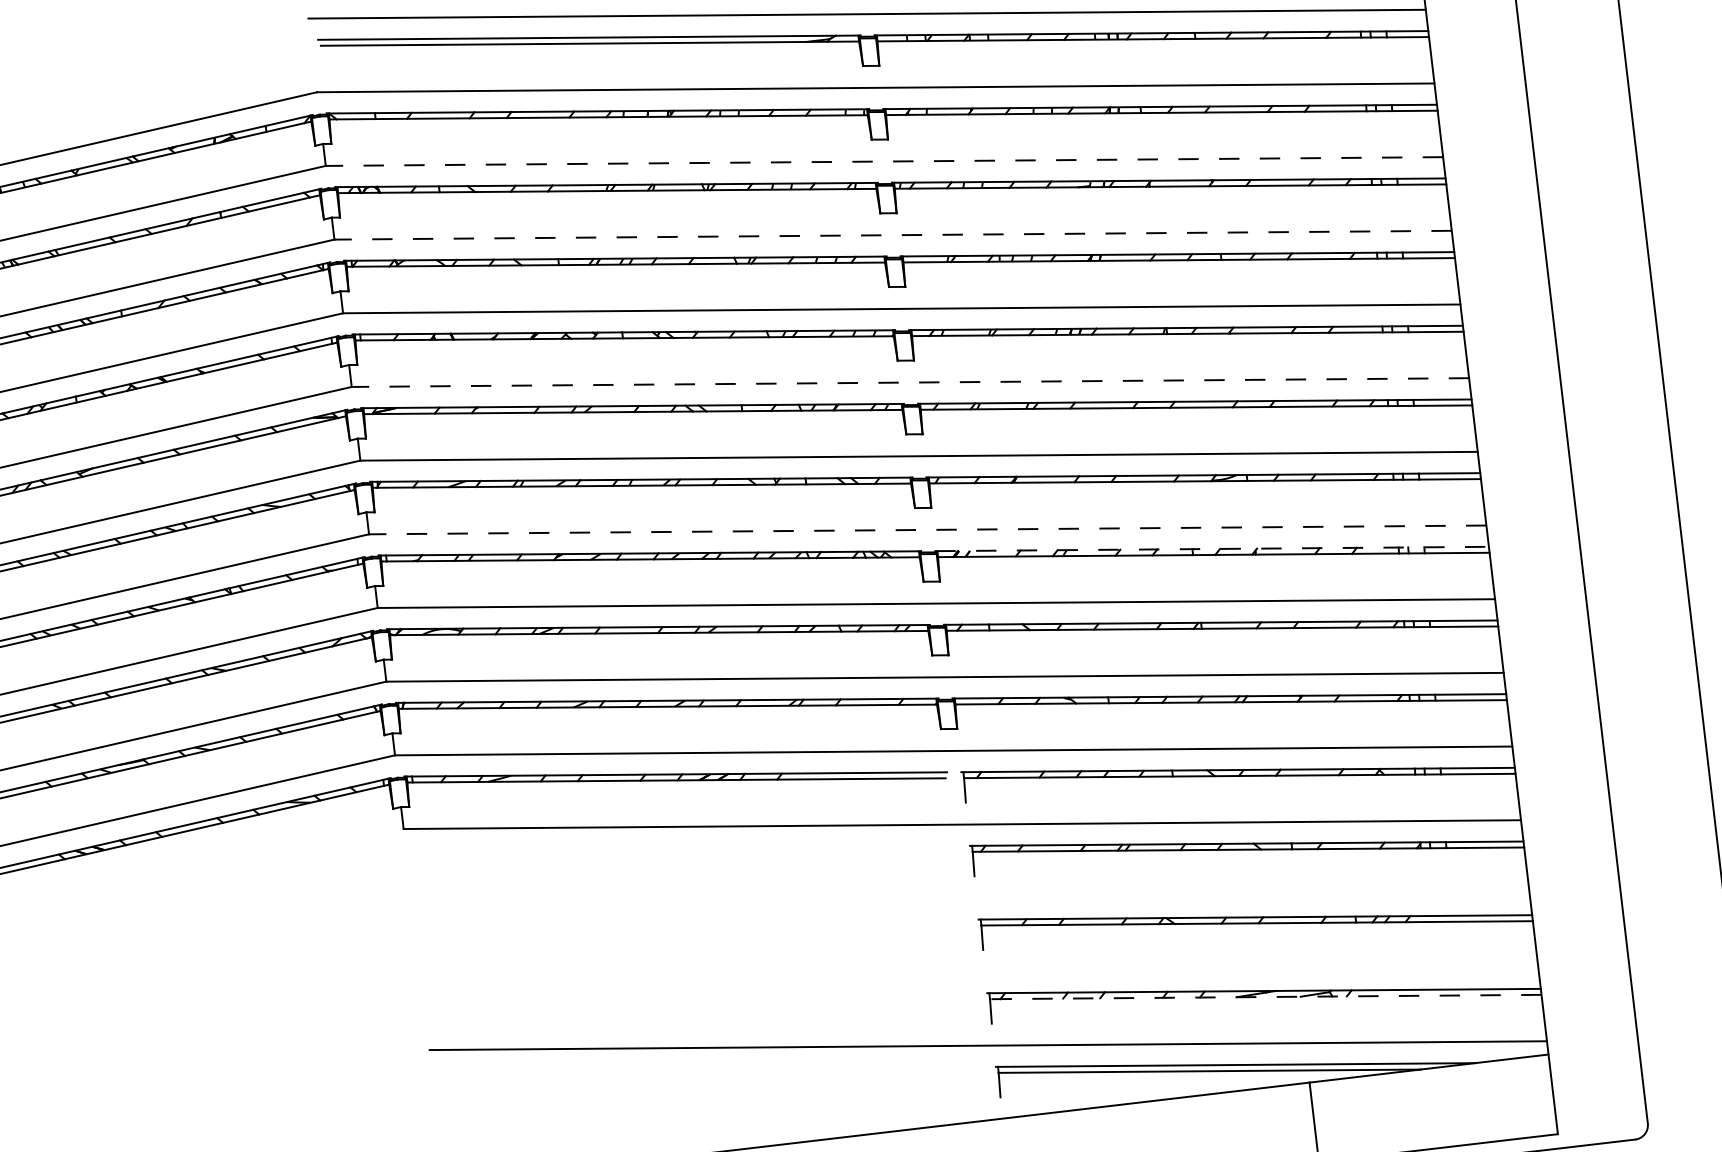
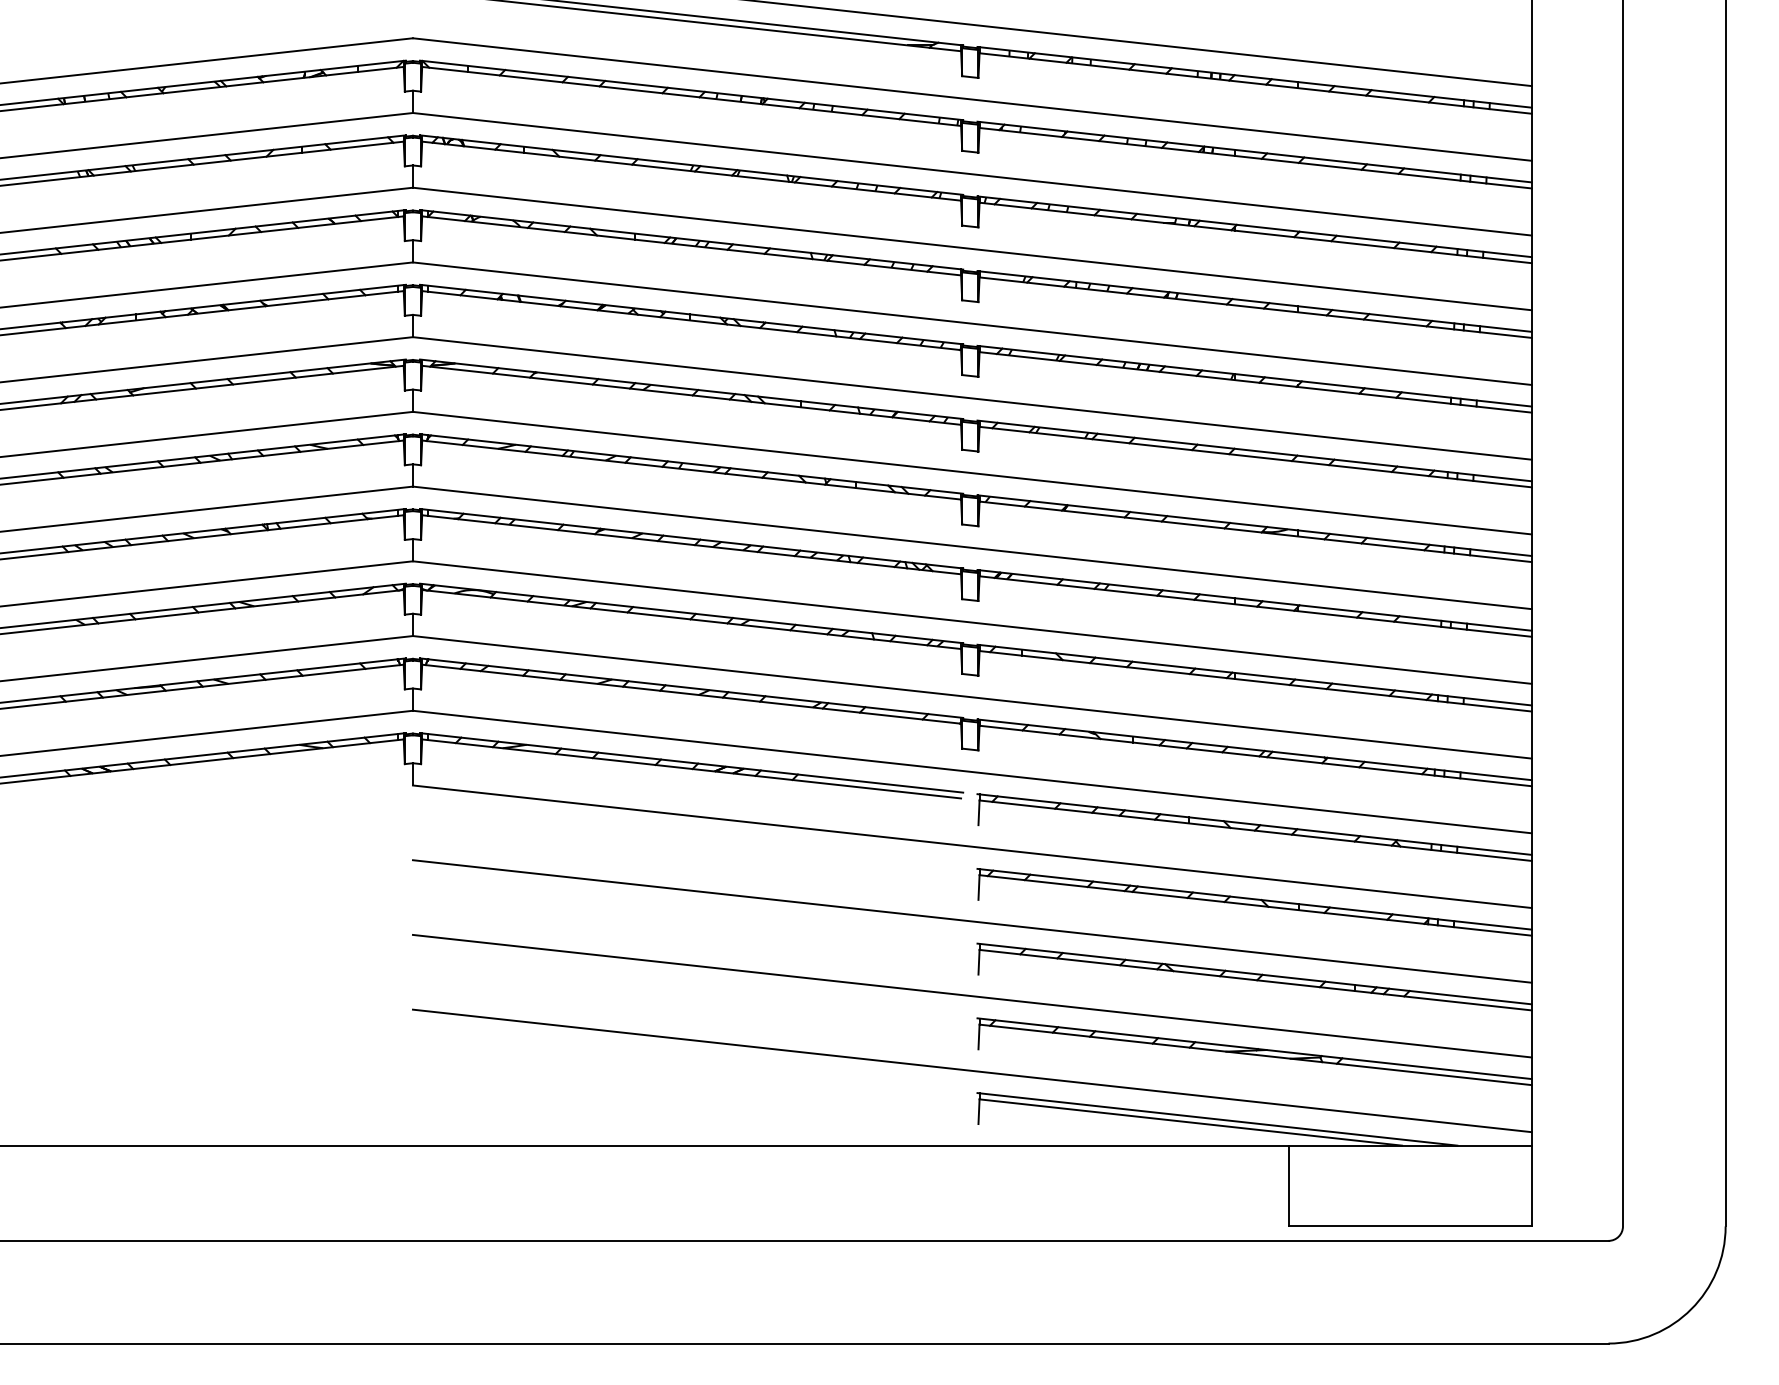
line: (884, 161) -> (972, 174), dashed -> solid
line: (893, 235) -> (972, 249), dashed -> solid
line: (910, 382) -> (972, 398), dashed -> solid
line: (927, 529) -> (972, 547), dashed -> solid
line: (1212, 549) -> (1254, 600), dashed -> solid
line: (970, 898) -> (971, 921), added
line: (978, 971) -> (971, 995), added
line: (1265, 996) -> (1255, 1054), dashed -> solid

